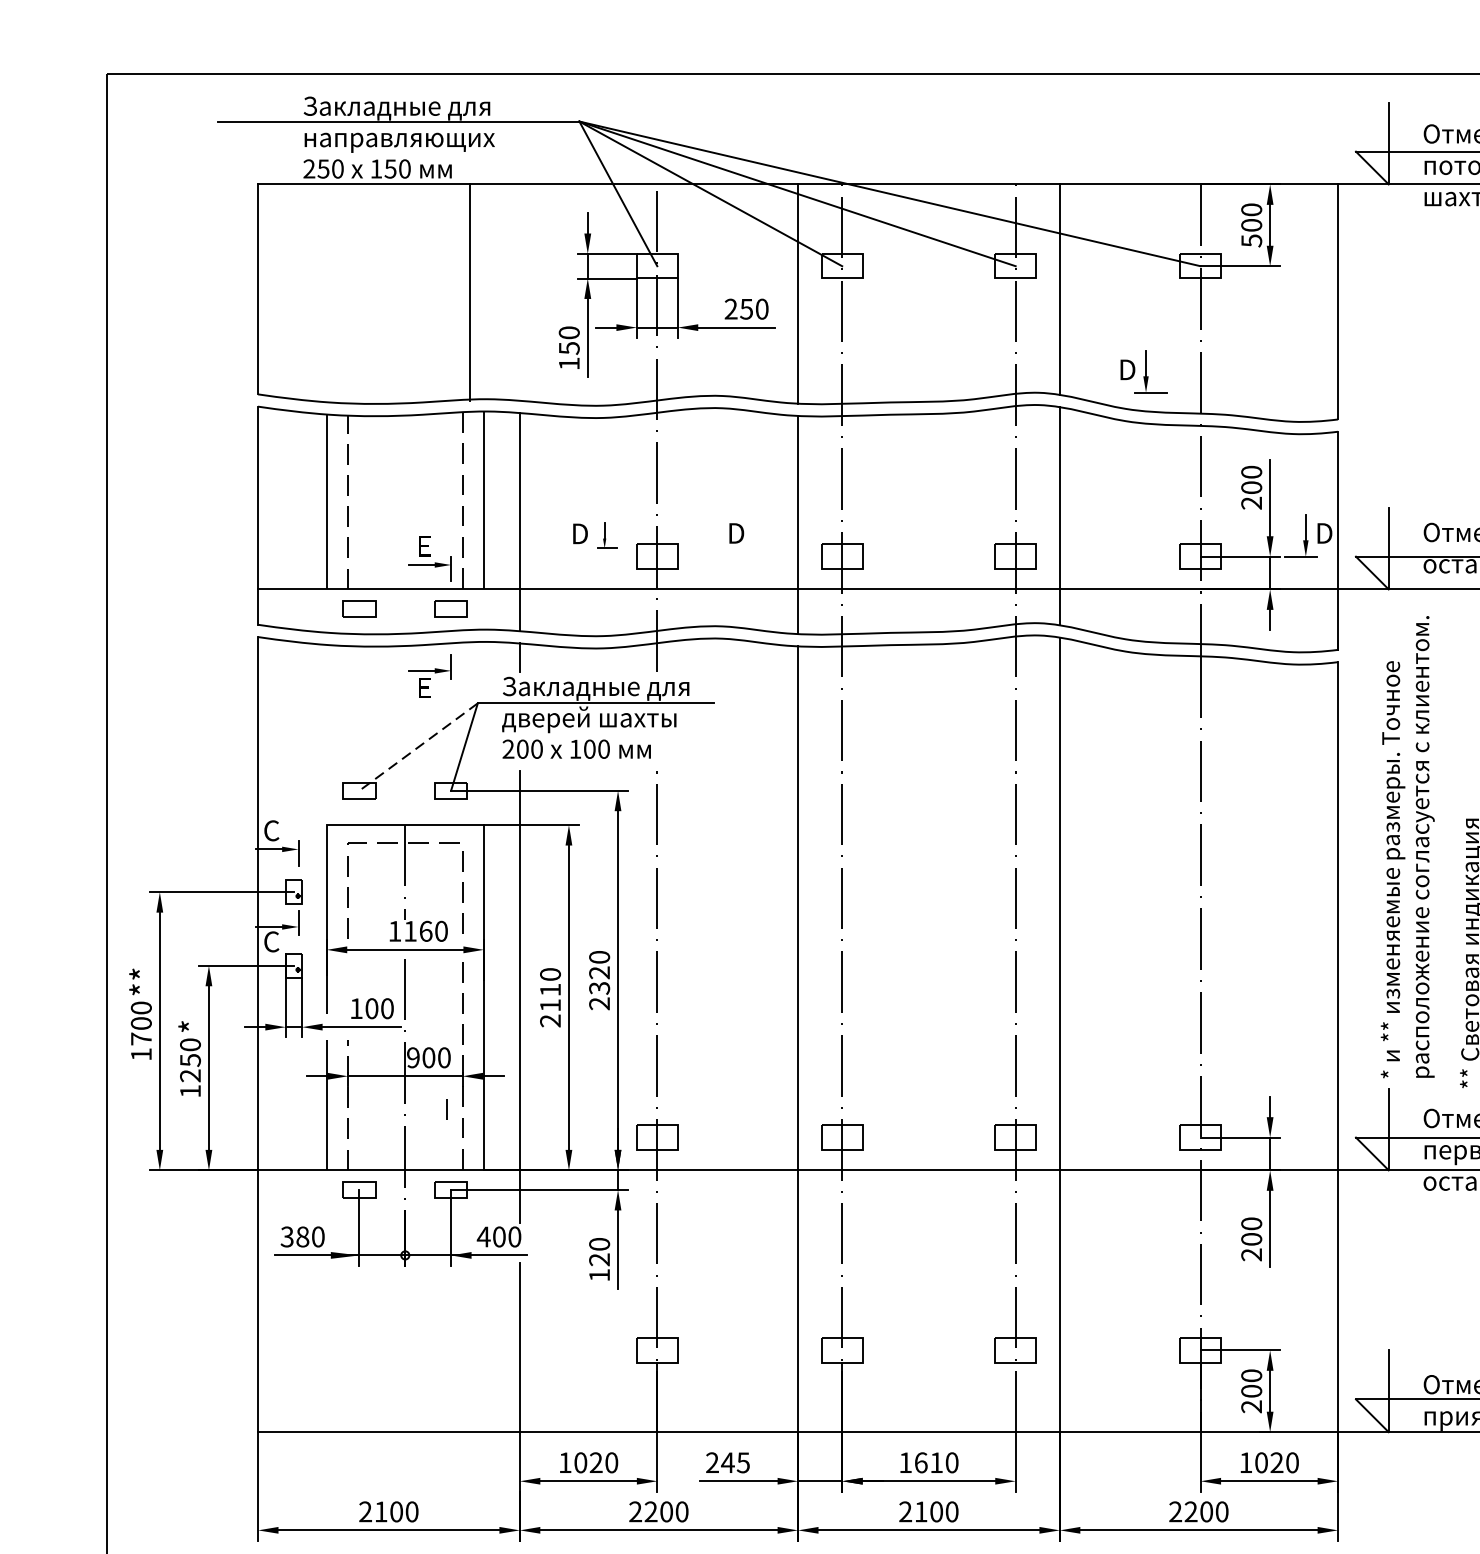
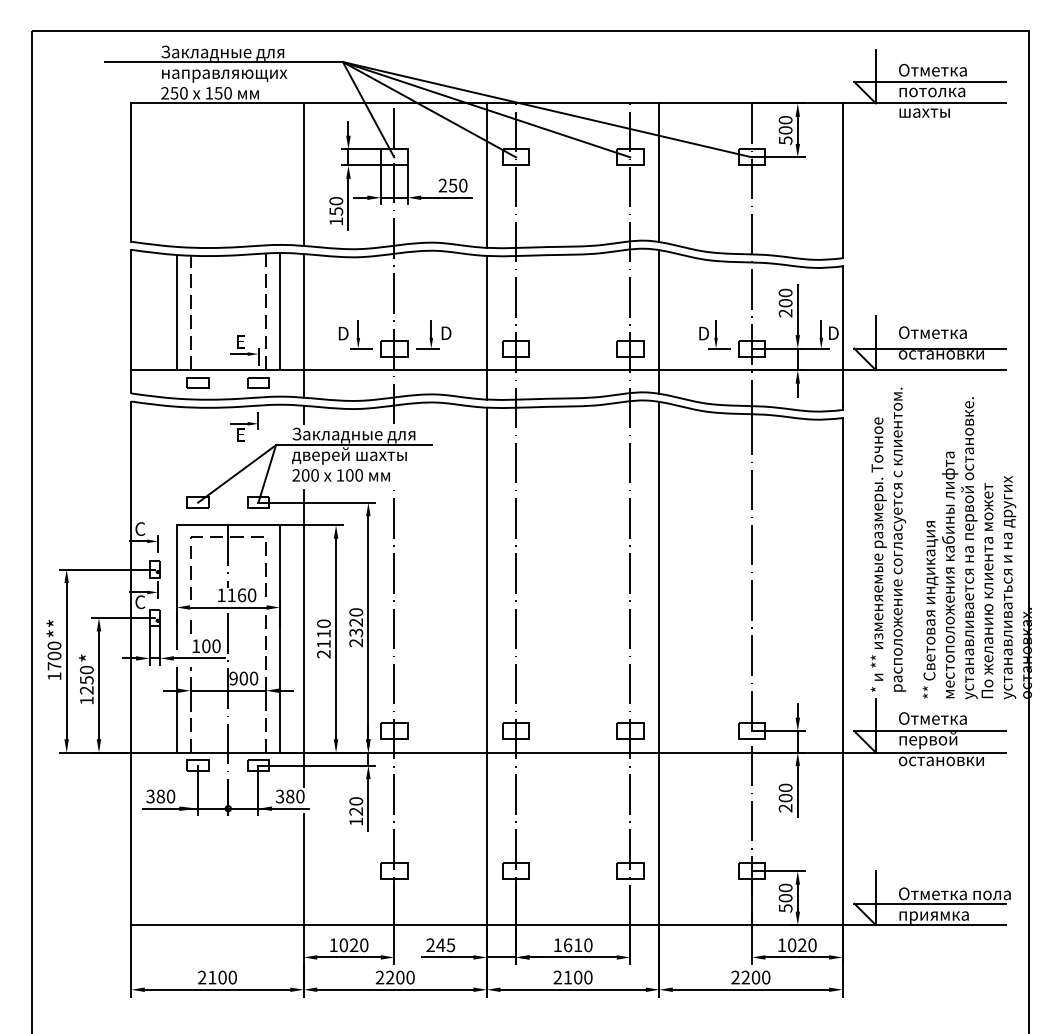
line: (469, 292) -> (303, 174), moved
part: (1143, 371) -> (714, 334), moved
part: (607, 535) -> (361, 334), size x1.67
part: (707, 535) -> (427, 334), added
line: (417, 747) -> (236, 474), dashed -> solid
line: (446, 1109) -> (190, 626), moved
text: (490, 1236) -> (284, 796), 400 -> 380
text: (1251, 1406) -> (785, 908), 200 -> 500

